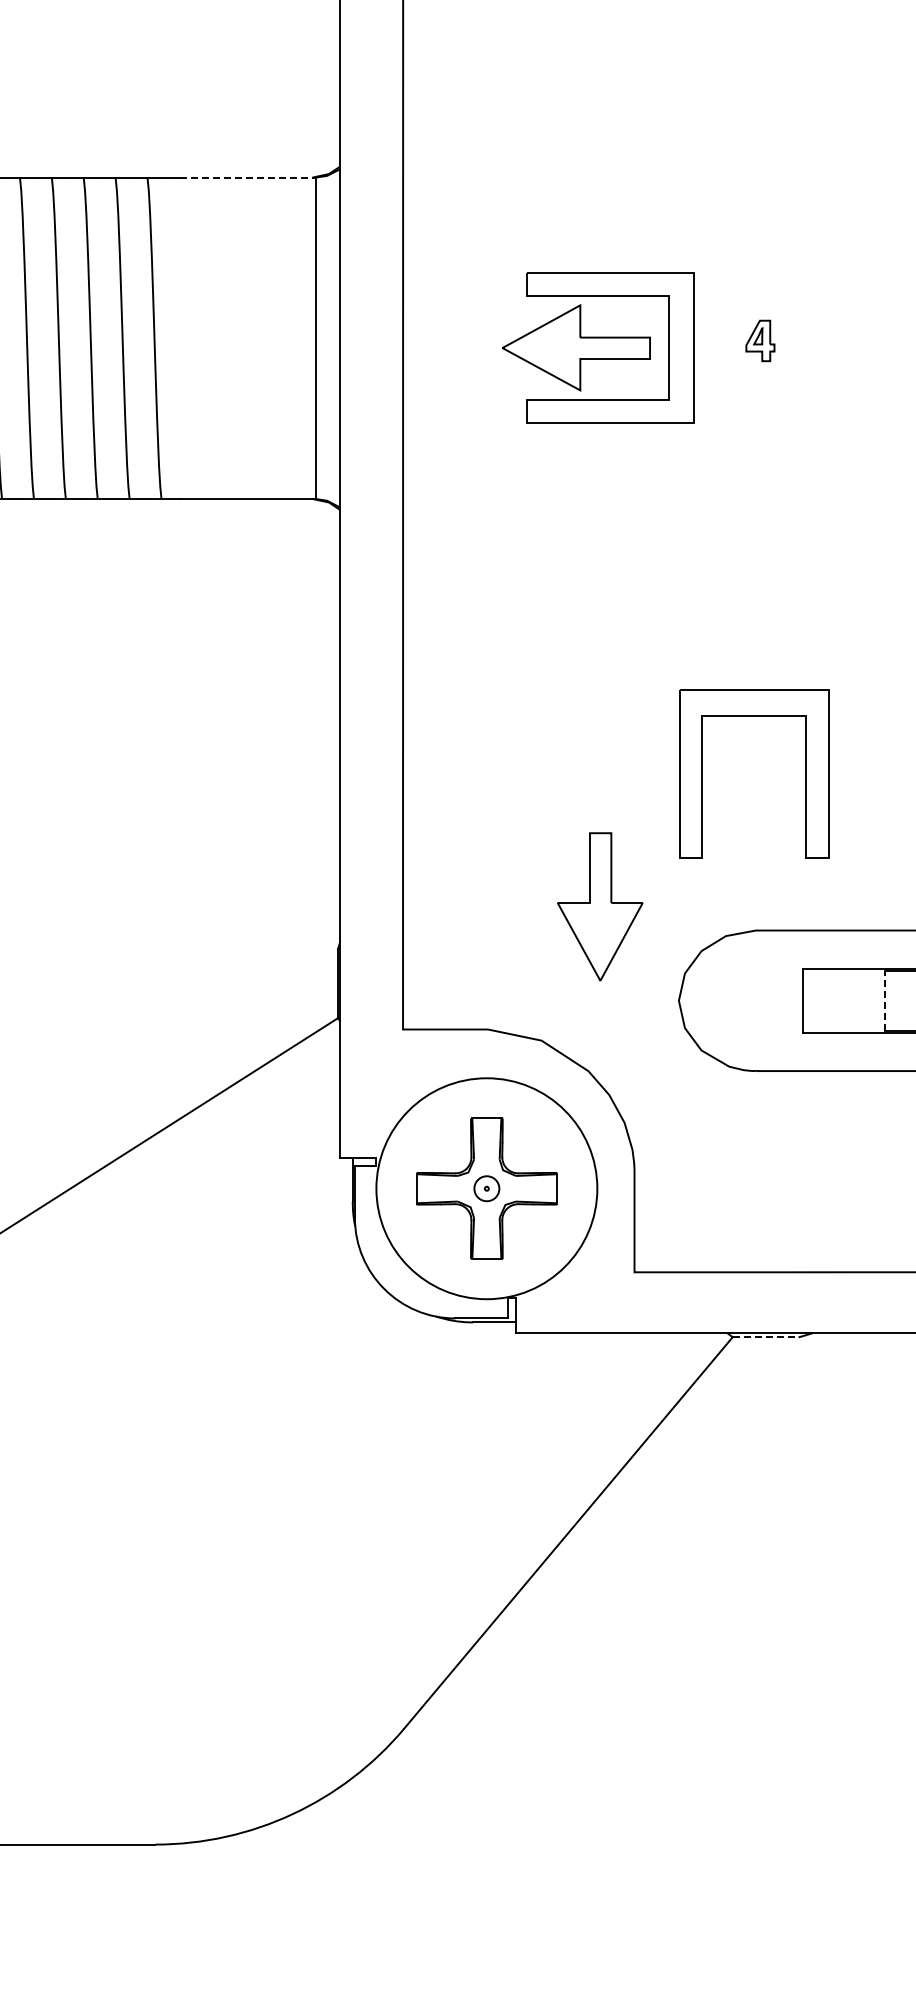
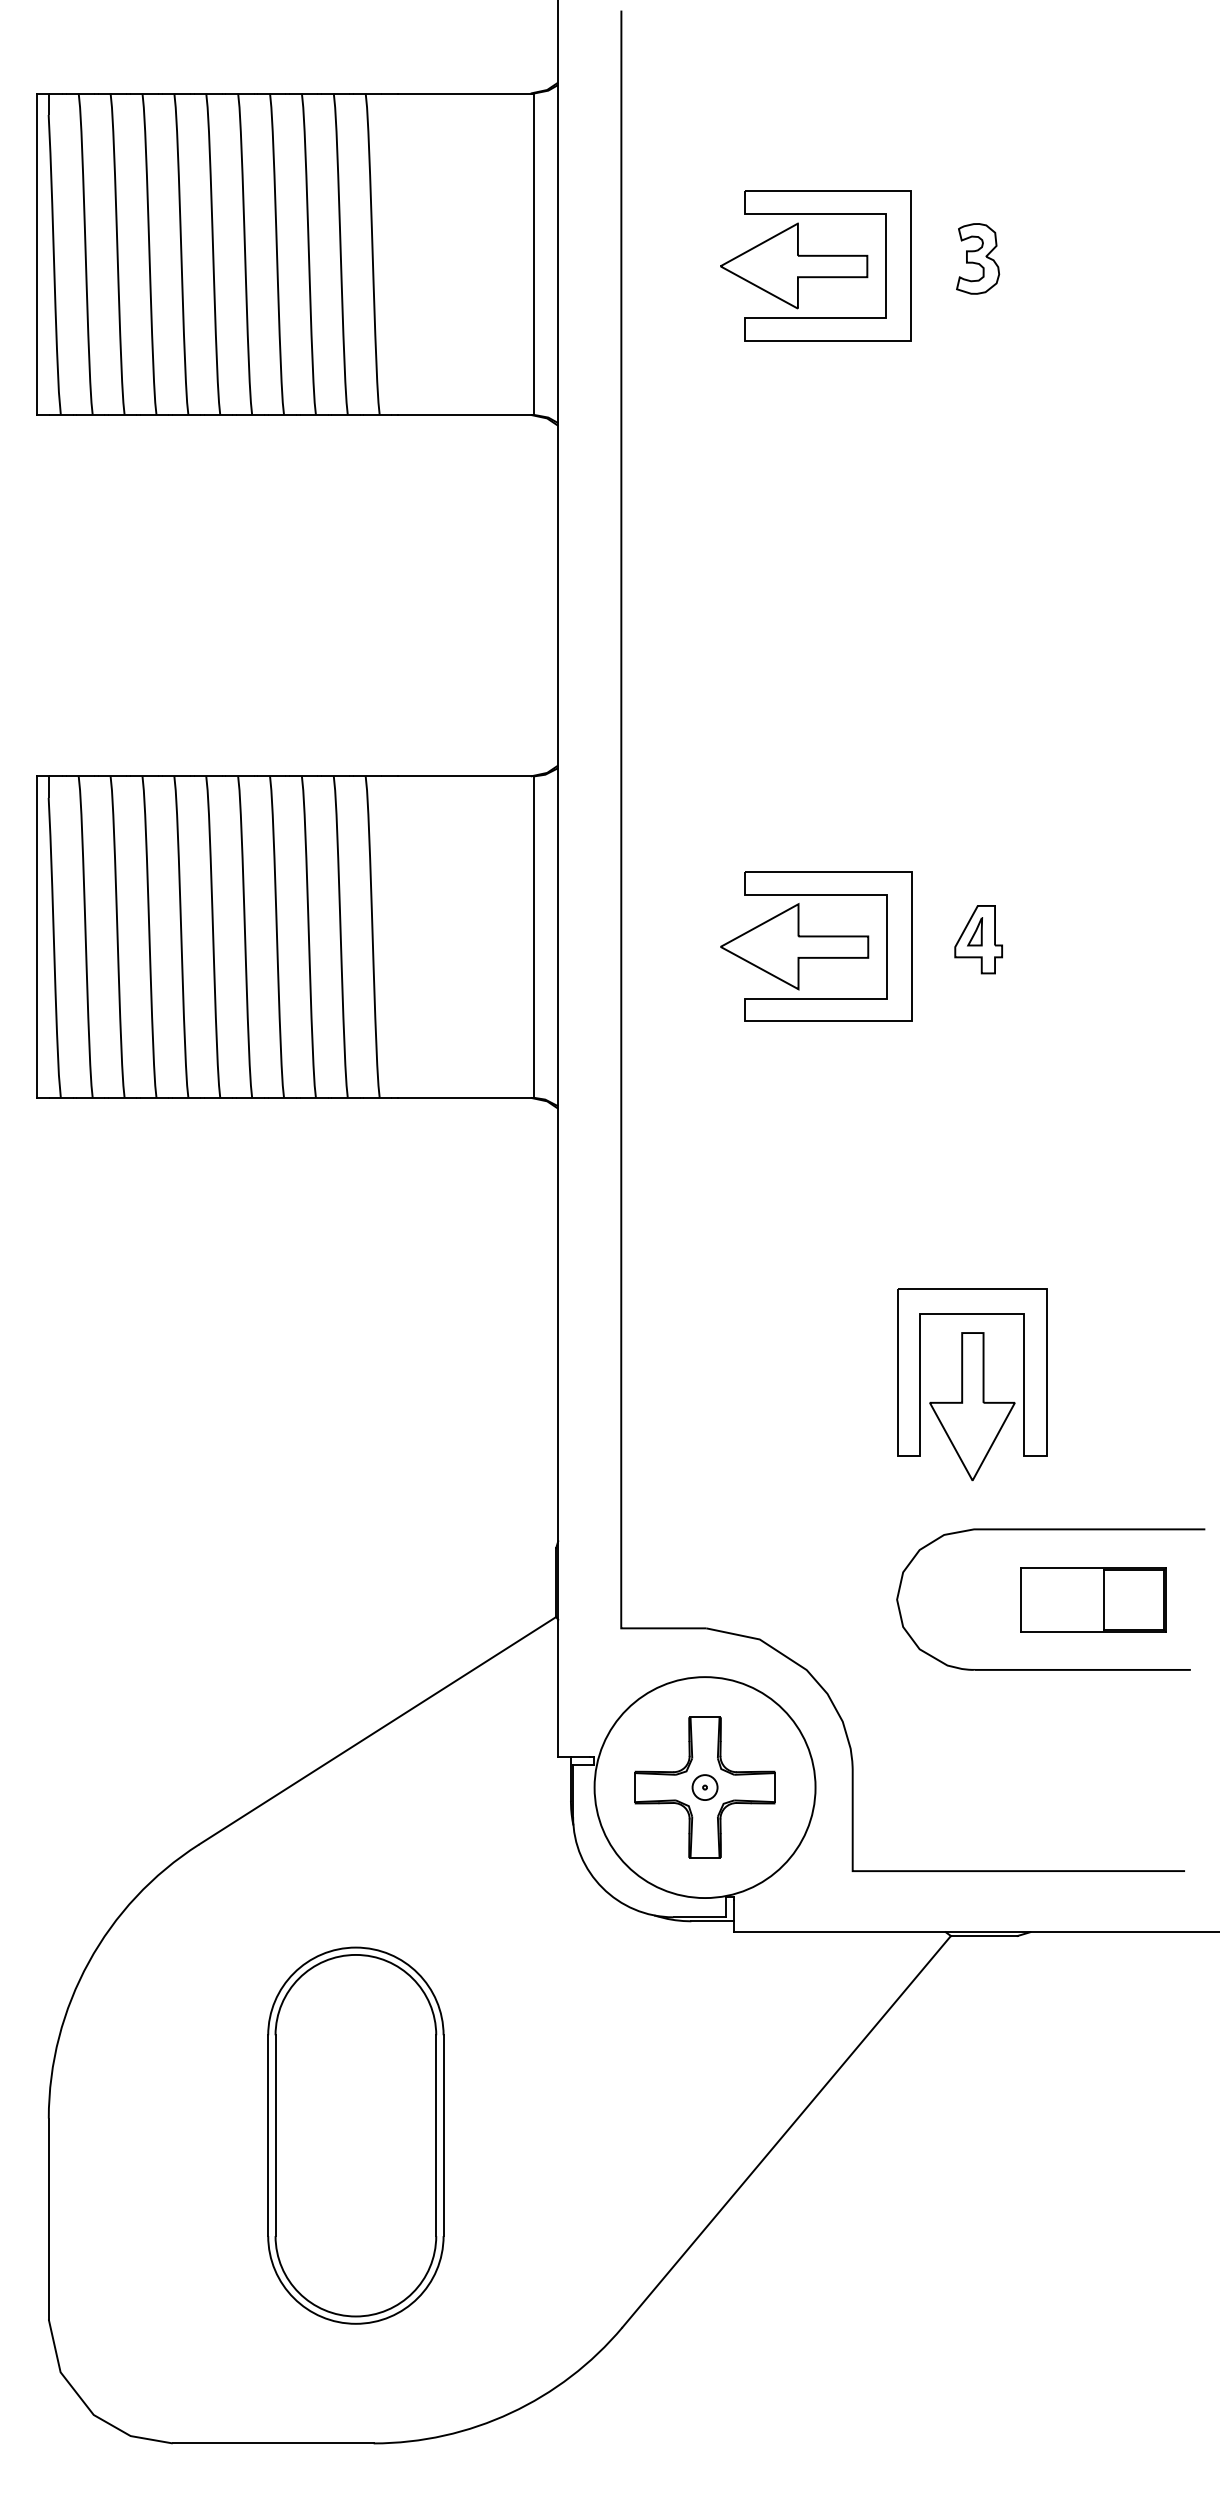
line: (247, 177) -> (465, 776), dashed -> solid
part: (760, 340) -> (978, 939), size x1.67
part: (600, 906) -> (972, 1406), moved
line: (885, 1000) -> (1103, 1599), dashed -> solid
line: (766, 1337) -> (984, 1936), dashed -> solid
part: (137, 1536) -> (355, 2135), added

